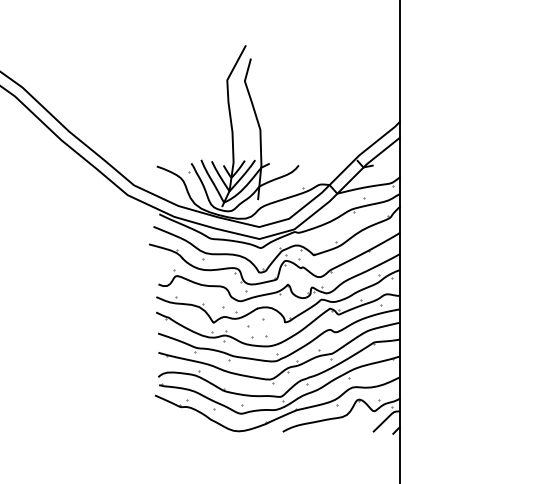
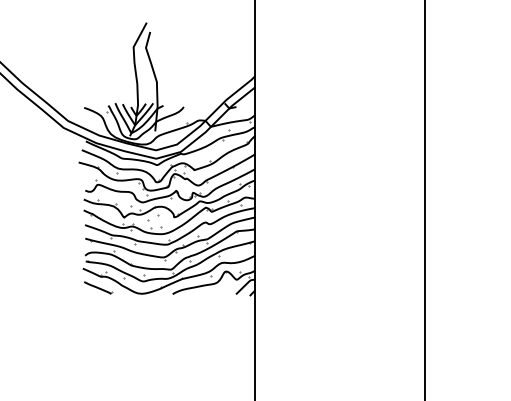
part: (177, 422) -> (98, 287), added

